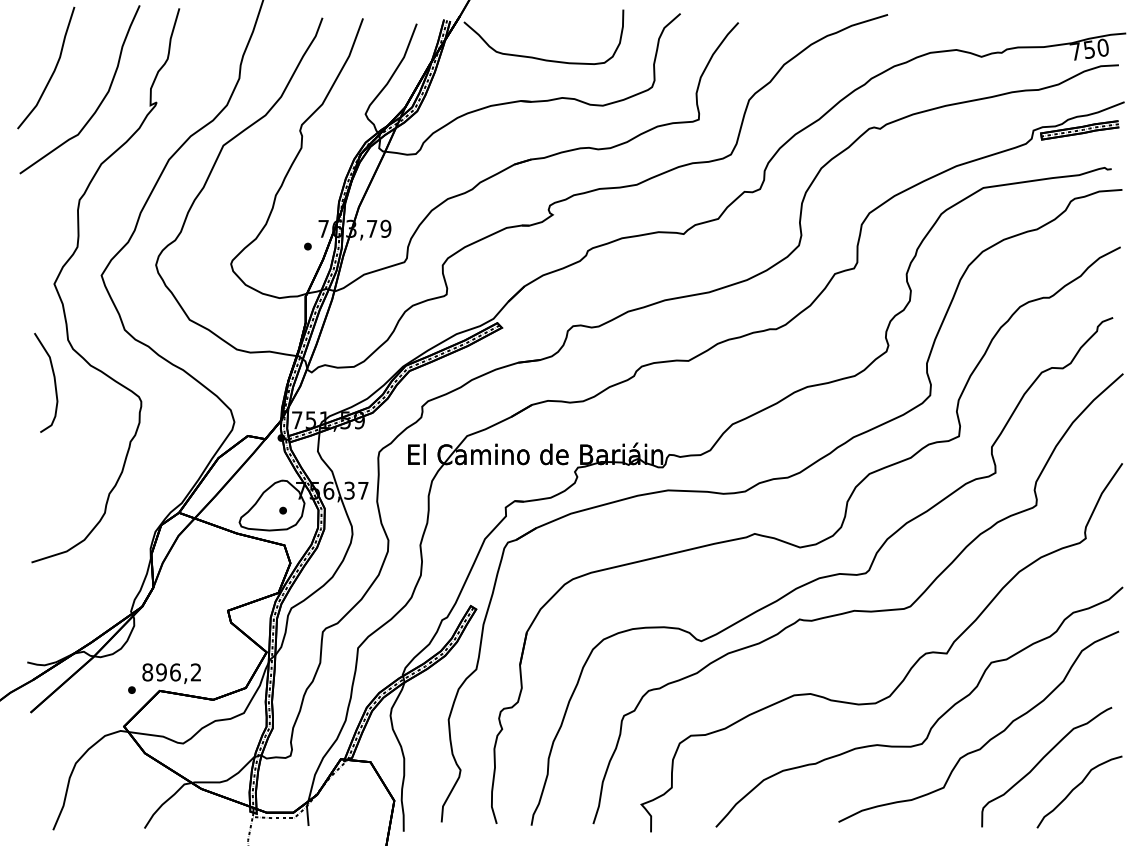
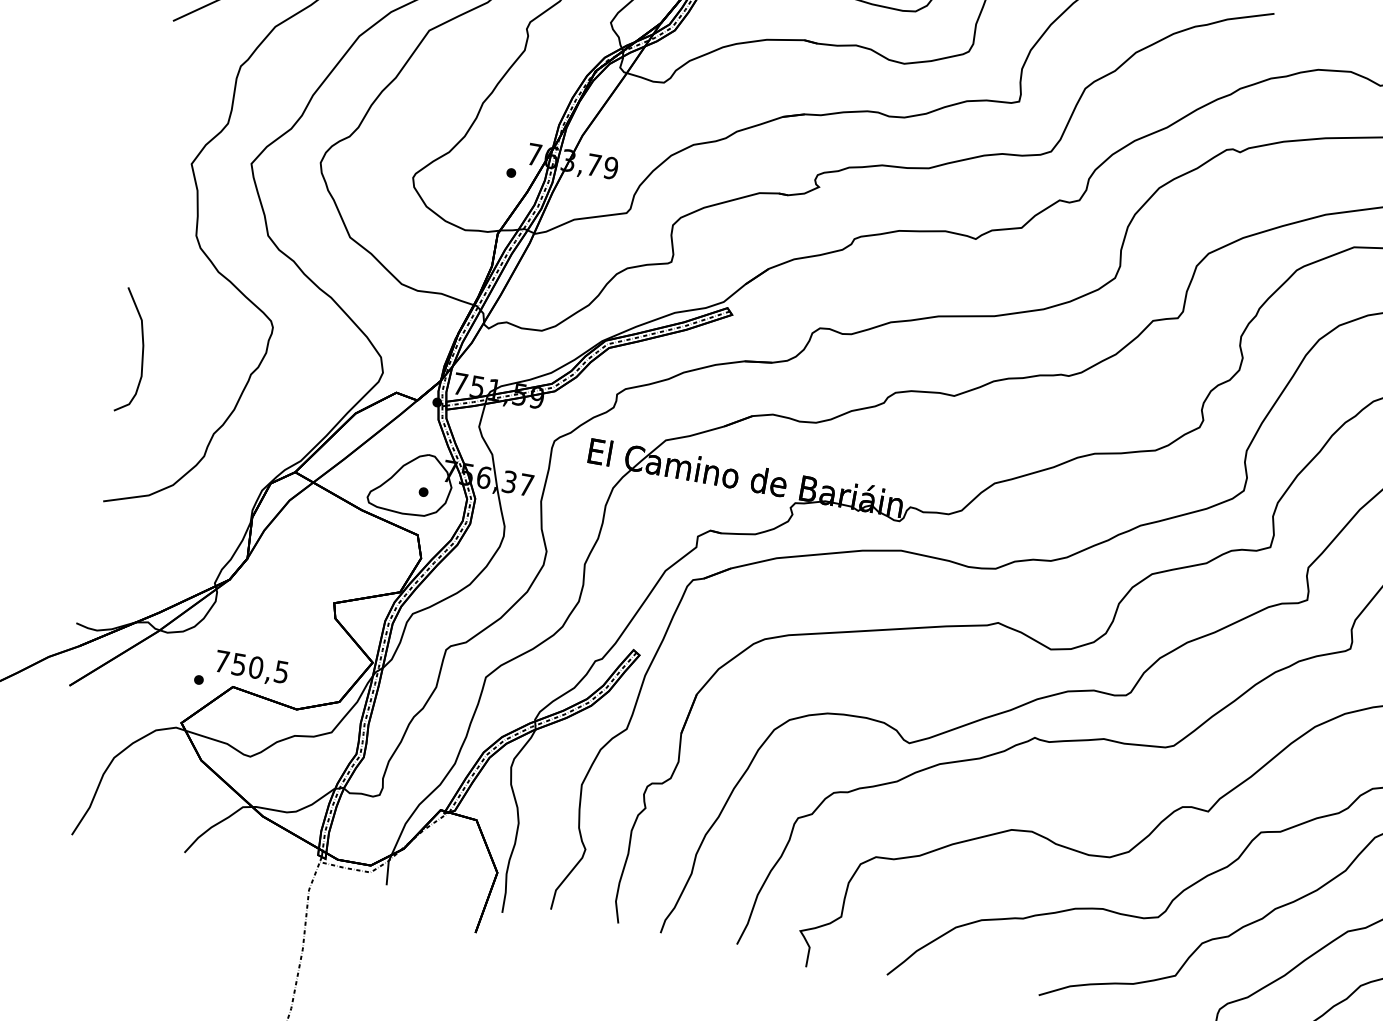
curve: (54, 382) -> (142, 352), moved
text: (171, 672) -> (251, 666), 896,2 -> 750,5

